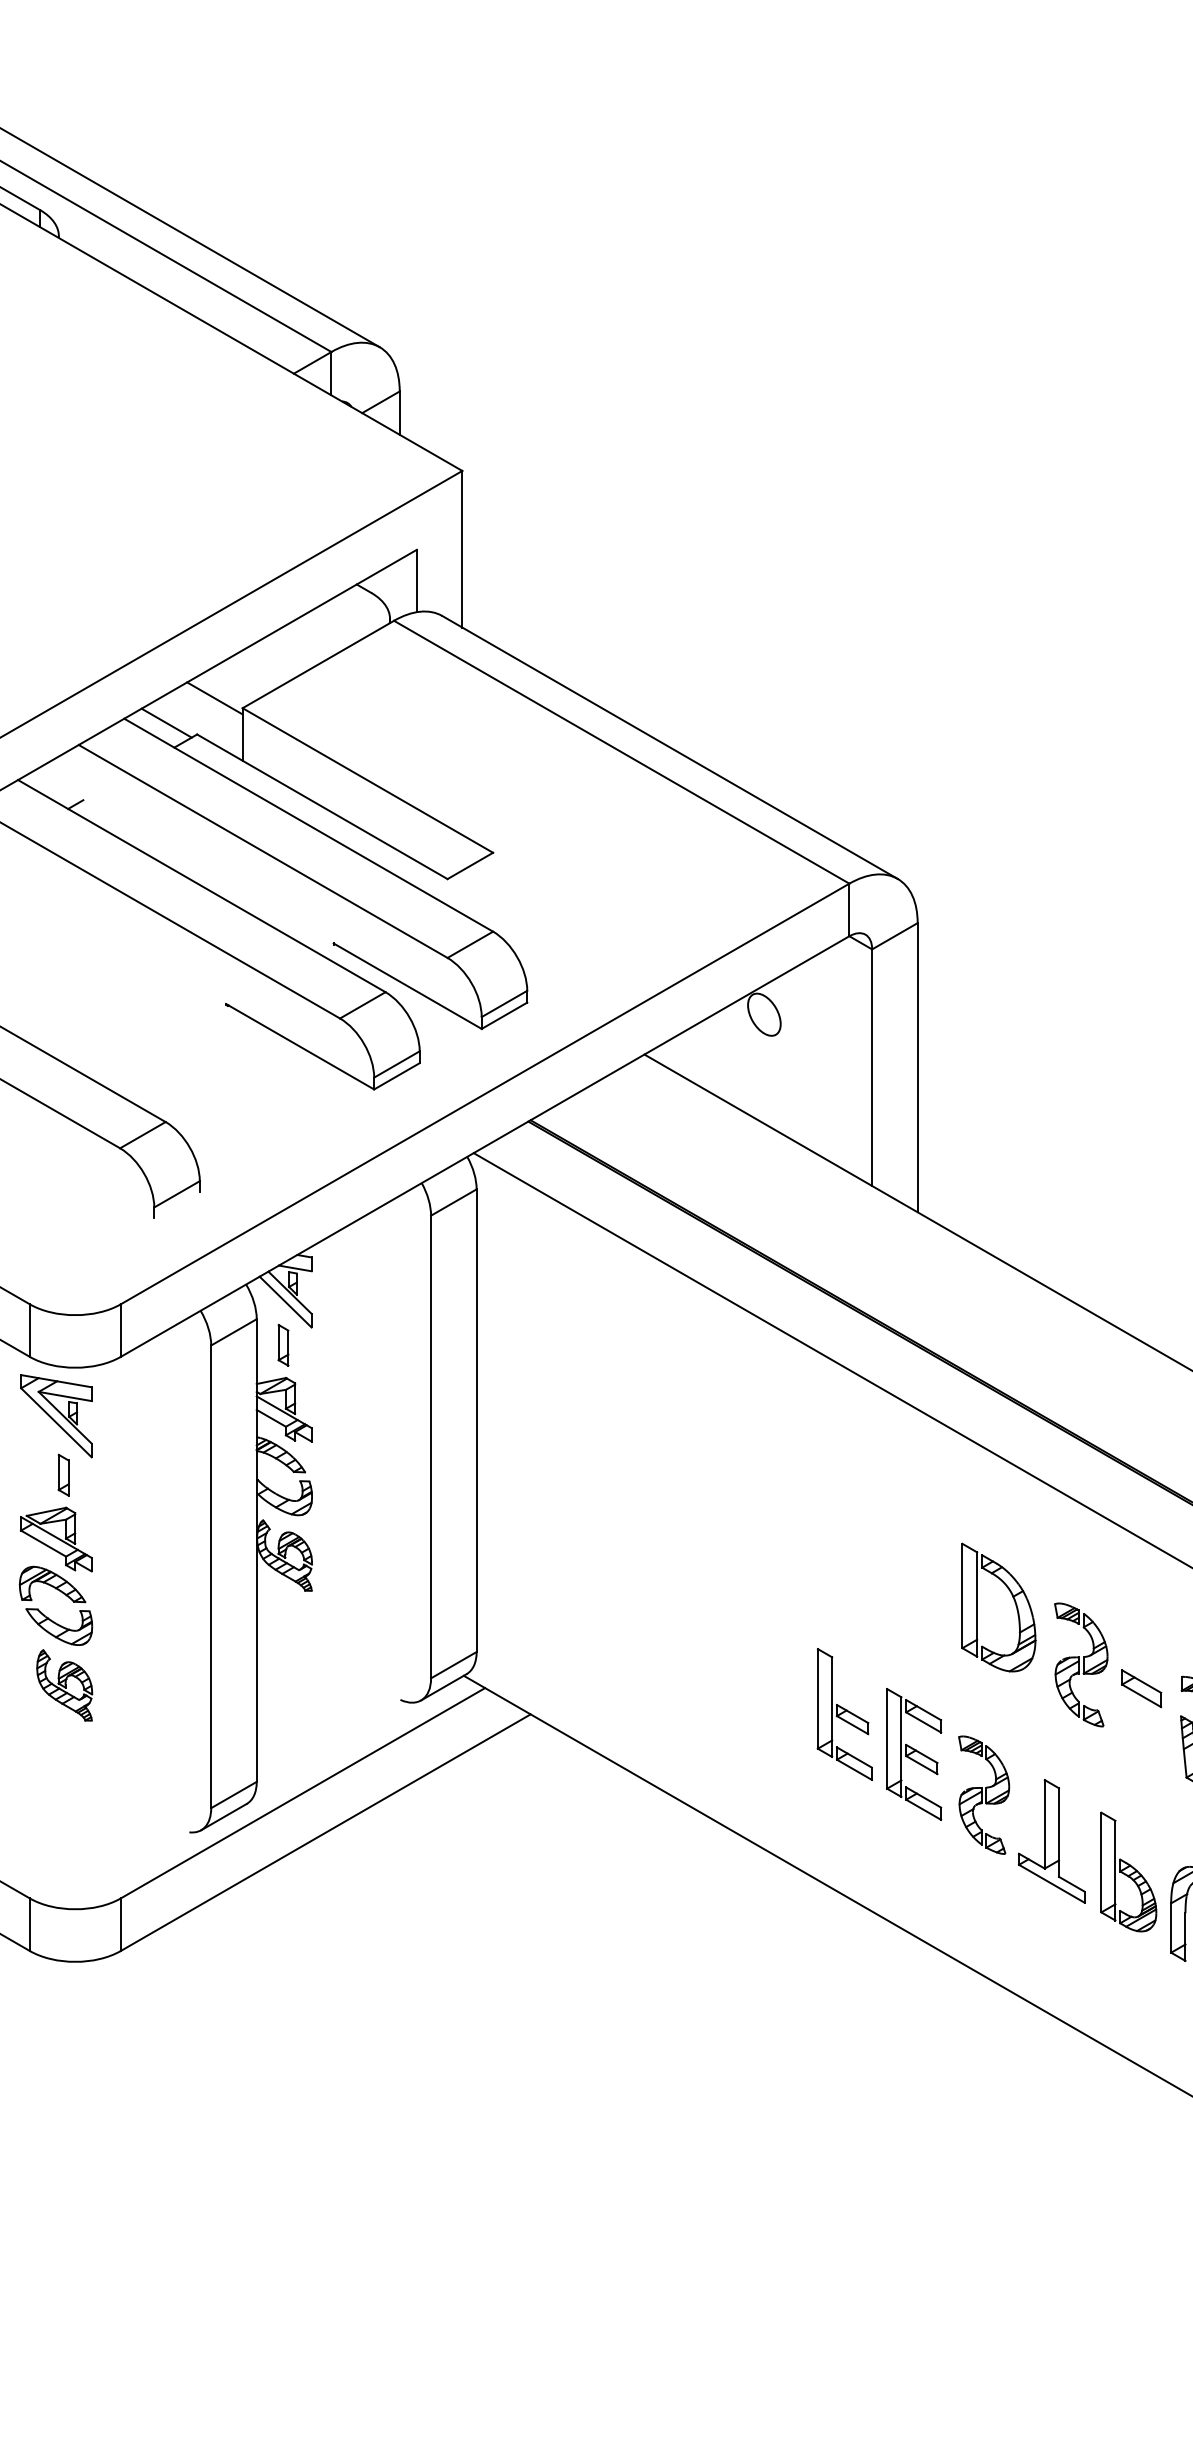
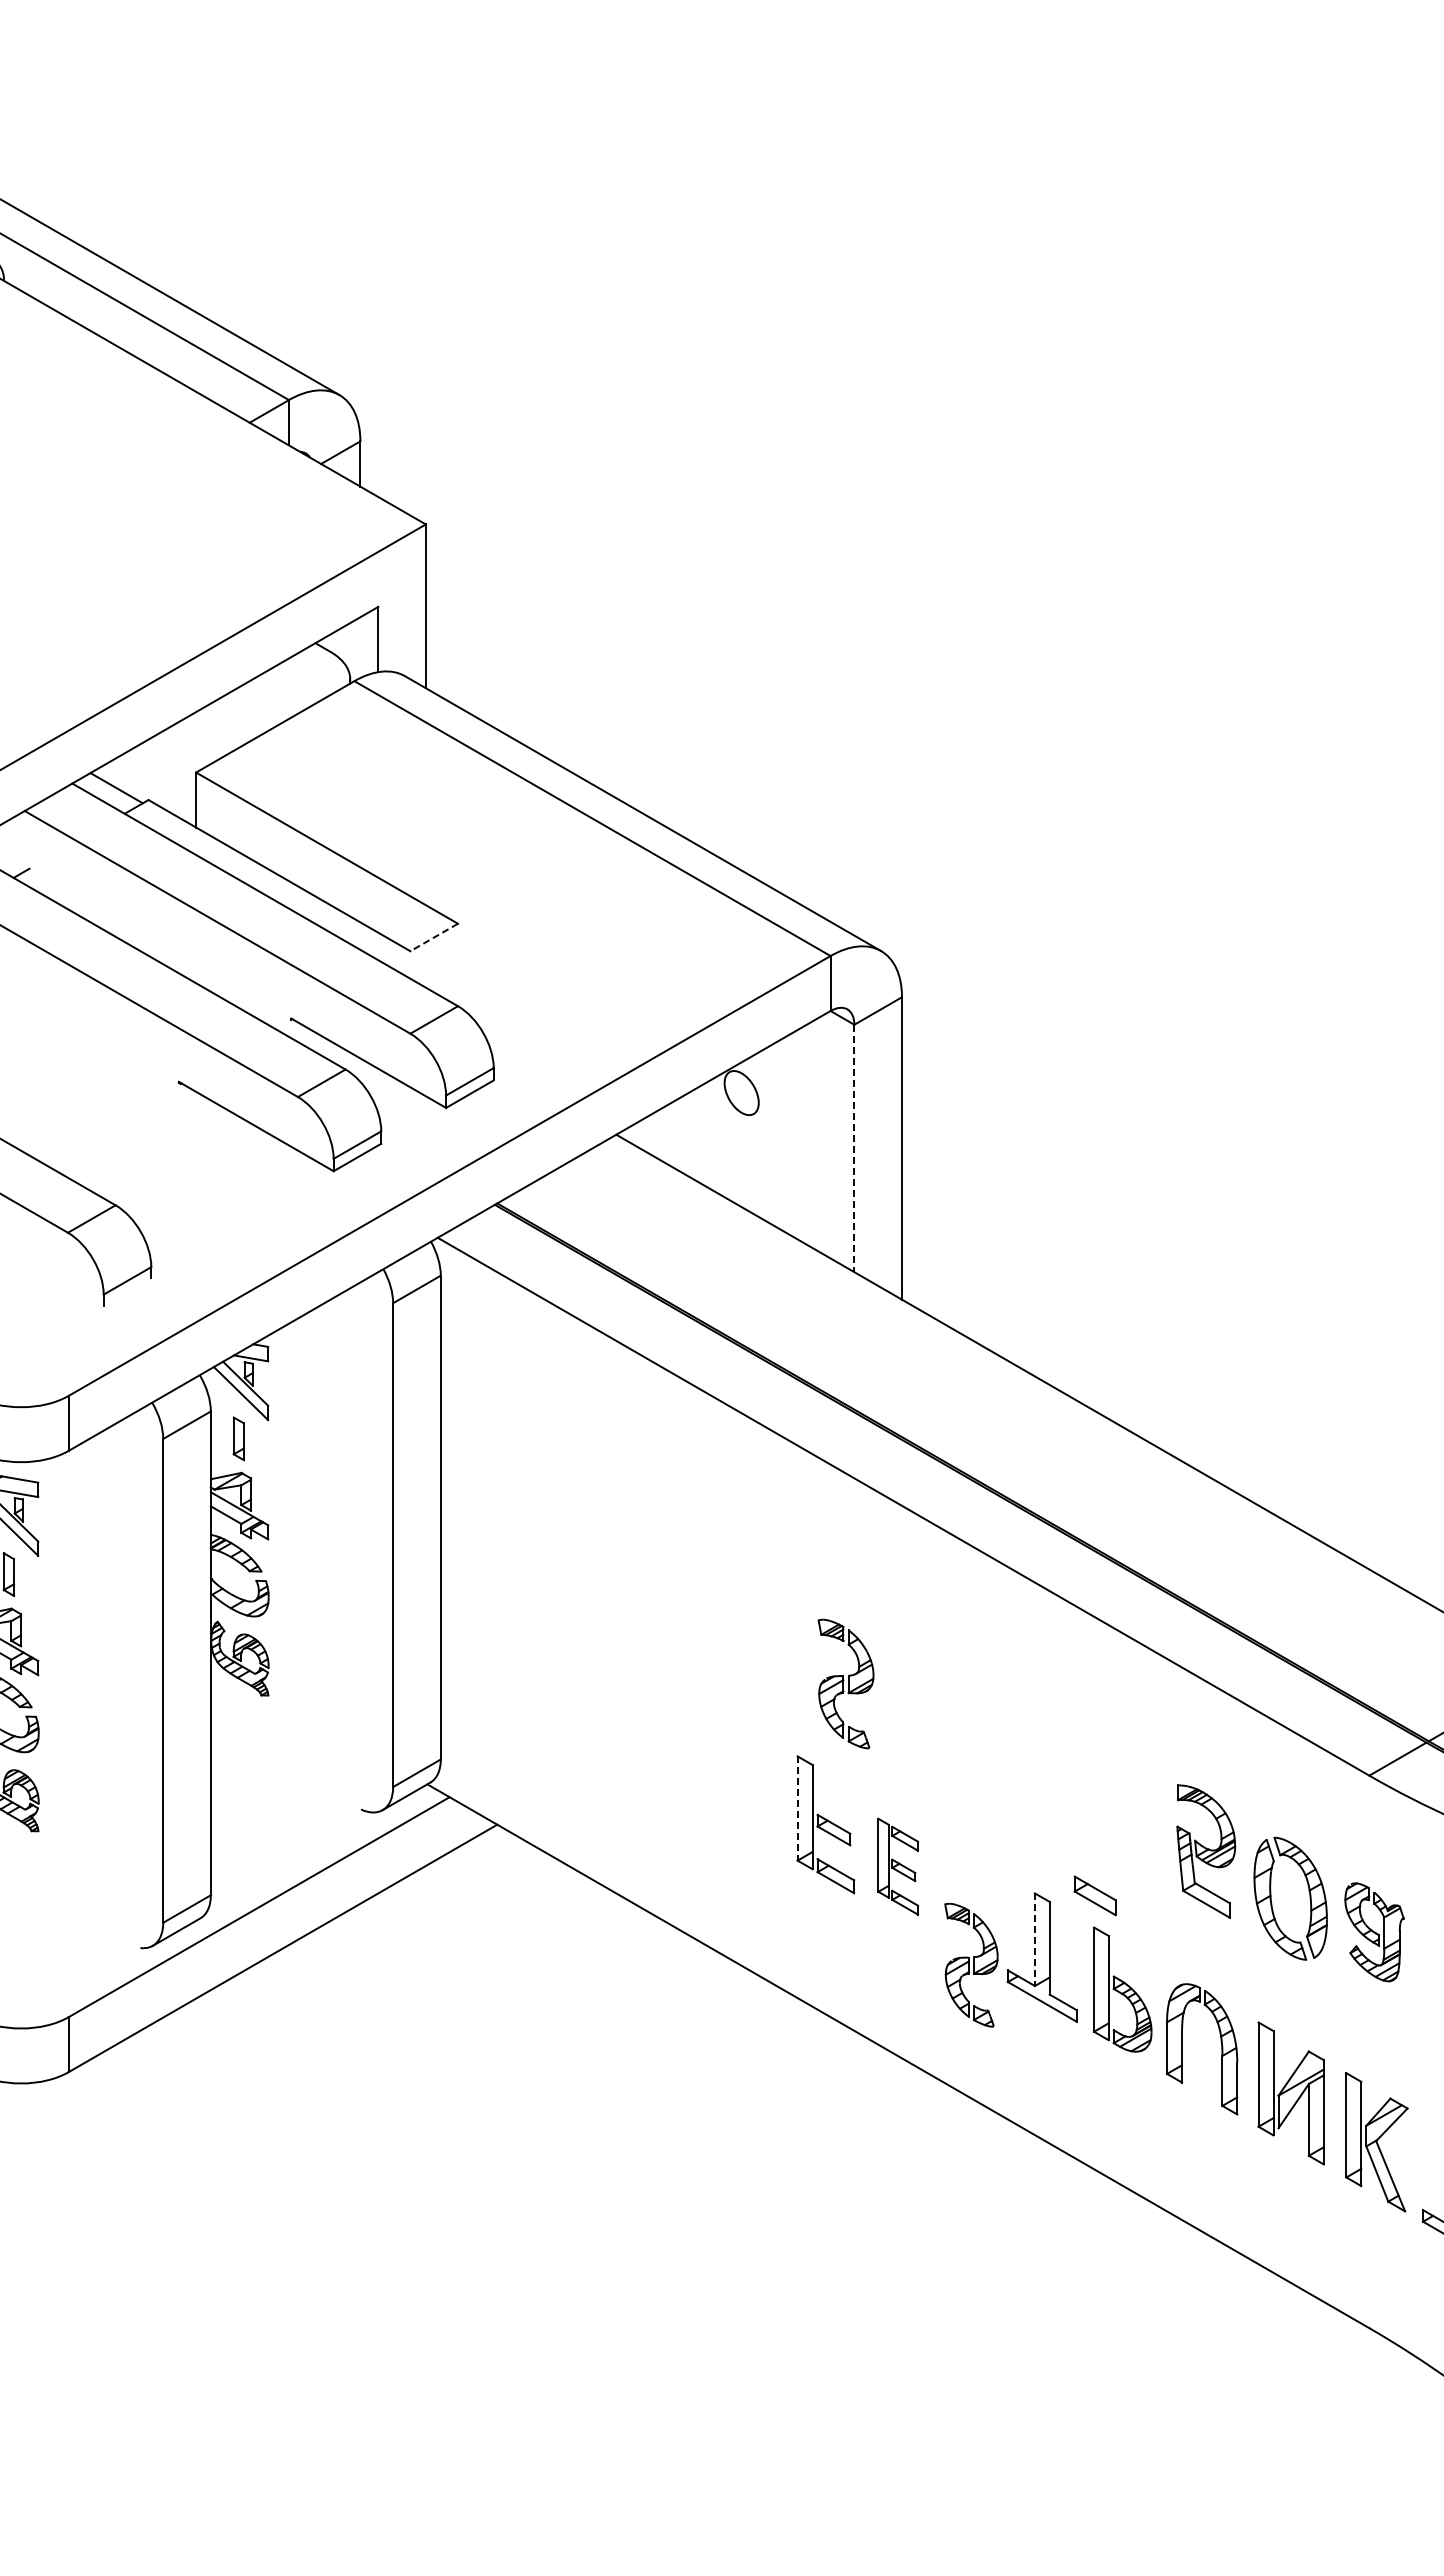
line: (215, 698) -> (167, 762), removed
line: (469, 865) -> (433, 937), solid -> dashed
line: (872, 1067) -> (854, 1148), solid -> dashed
part: (1013, 1600) -> (1002, 1705), removed
part: (1080, 1664) -> (845, 1683), moved
part: (1140, 1688) -> (1094, 1895), moved
line: (817, 1699) -> (797, 1809), solid -> dashed
part: (913, 1754) -> (897, 1866), size x0.7
part: (984, 1794) -> (971, 1964), moved
line: (1044, 1825) -> (1034, 1940), solid -> dashed

